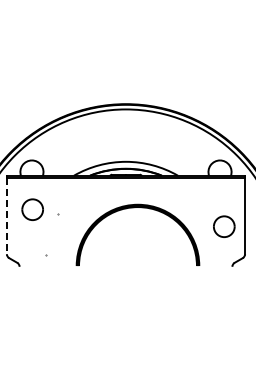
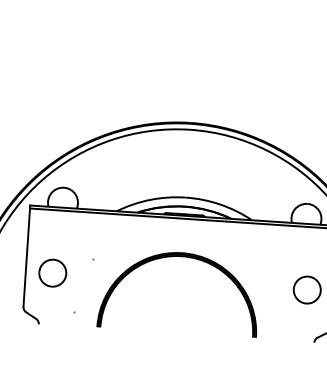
part: (134, 208) -> (177, 257), moved
part: (32, 209) -> (52, 272), moved
line: (6, 216) -> (26, 258), dashed -> solid

